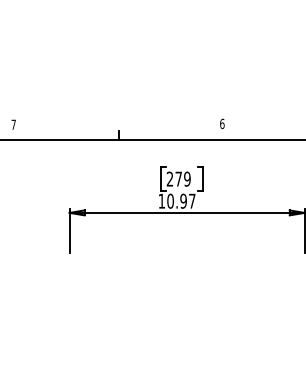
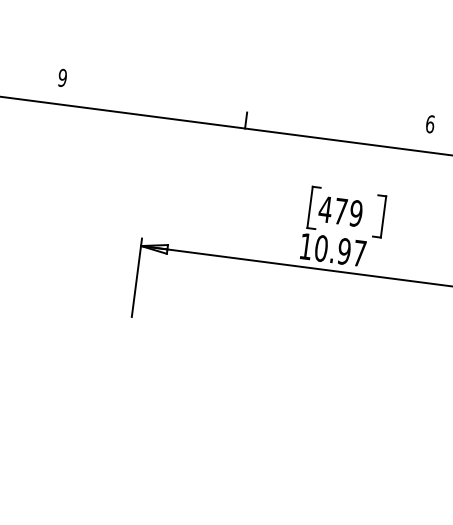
text: (13, 124) -> (62, 77), 7 -> 9
text: (169, 178) -> (324, 208), 279 -> 479

